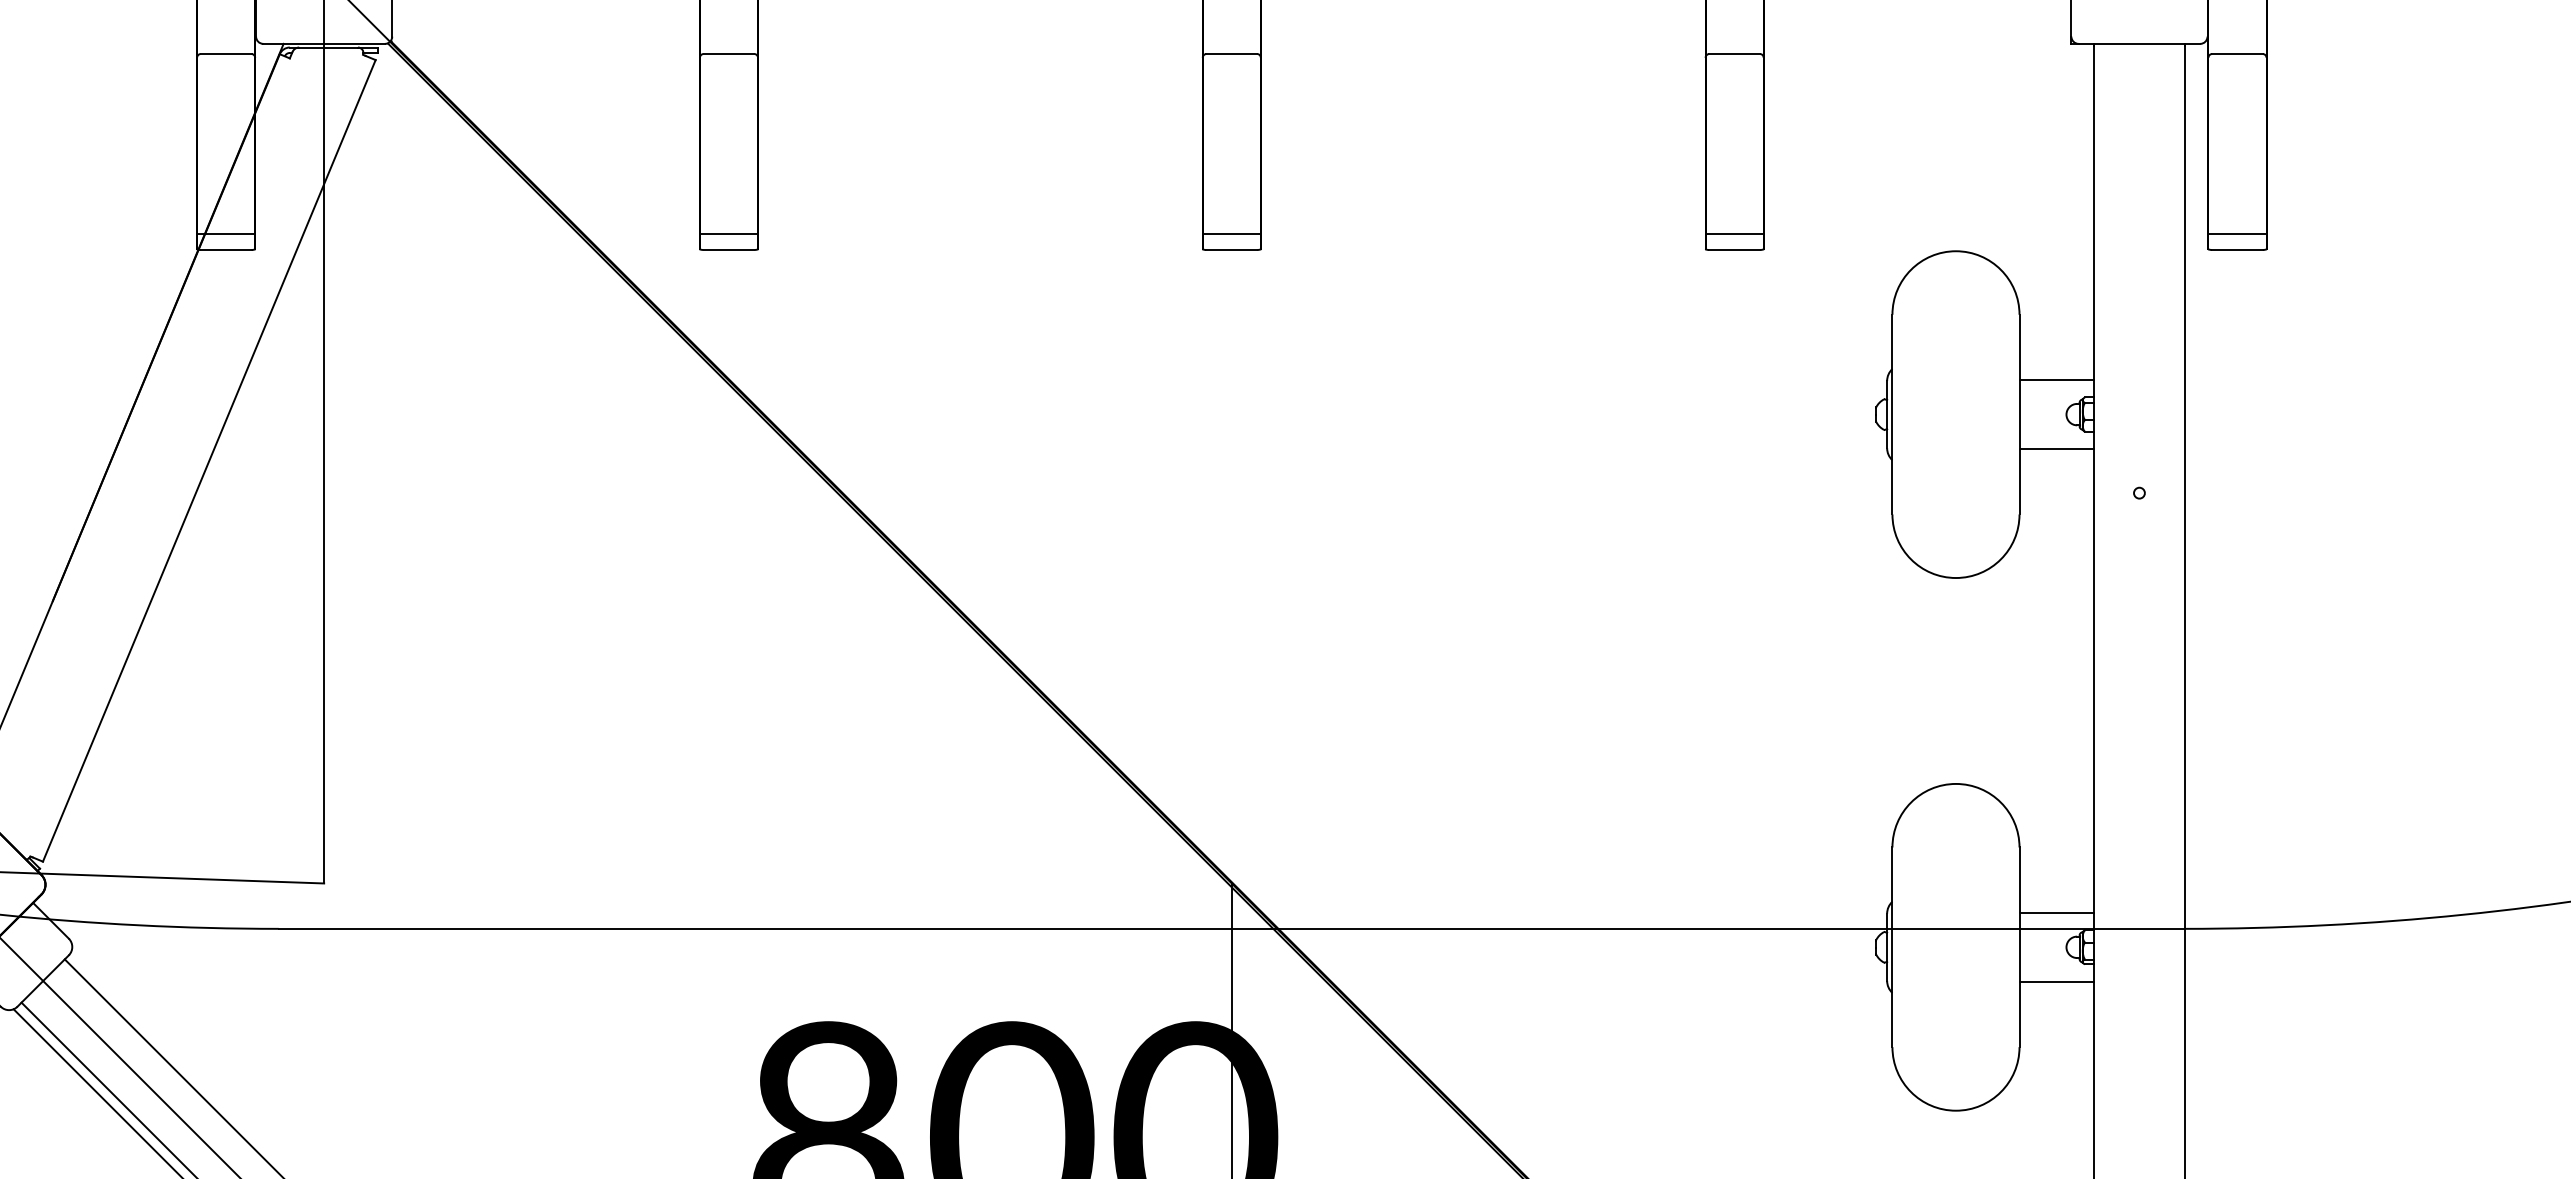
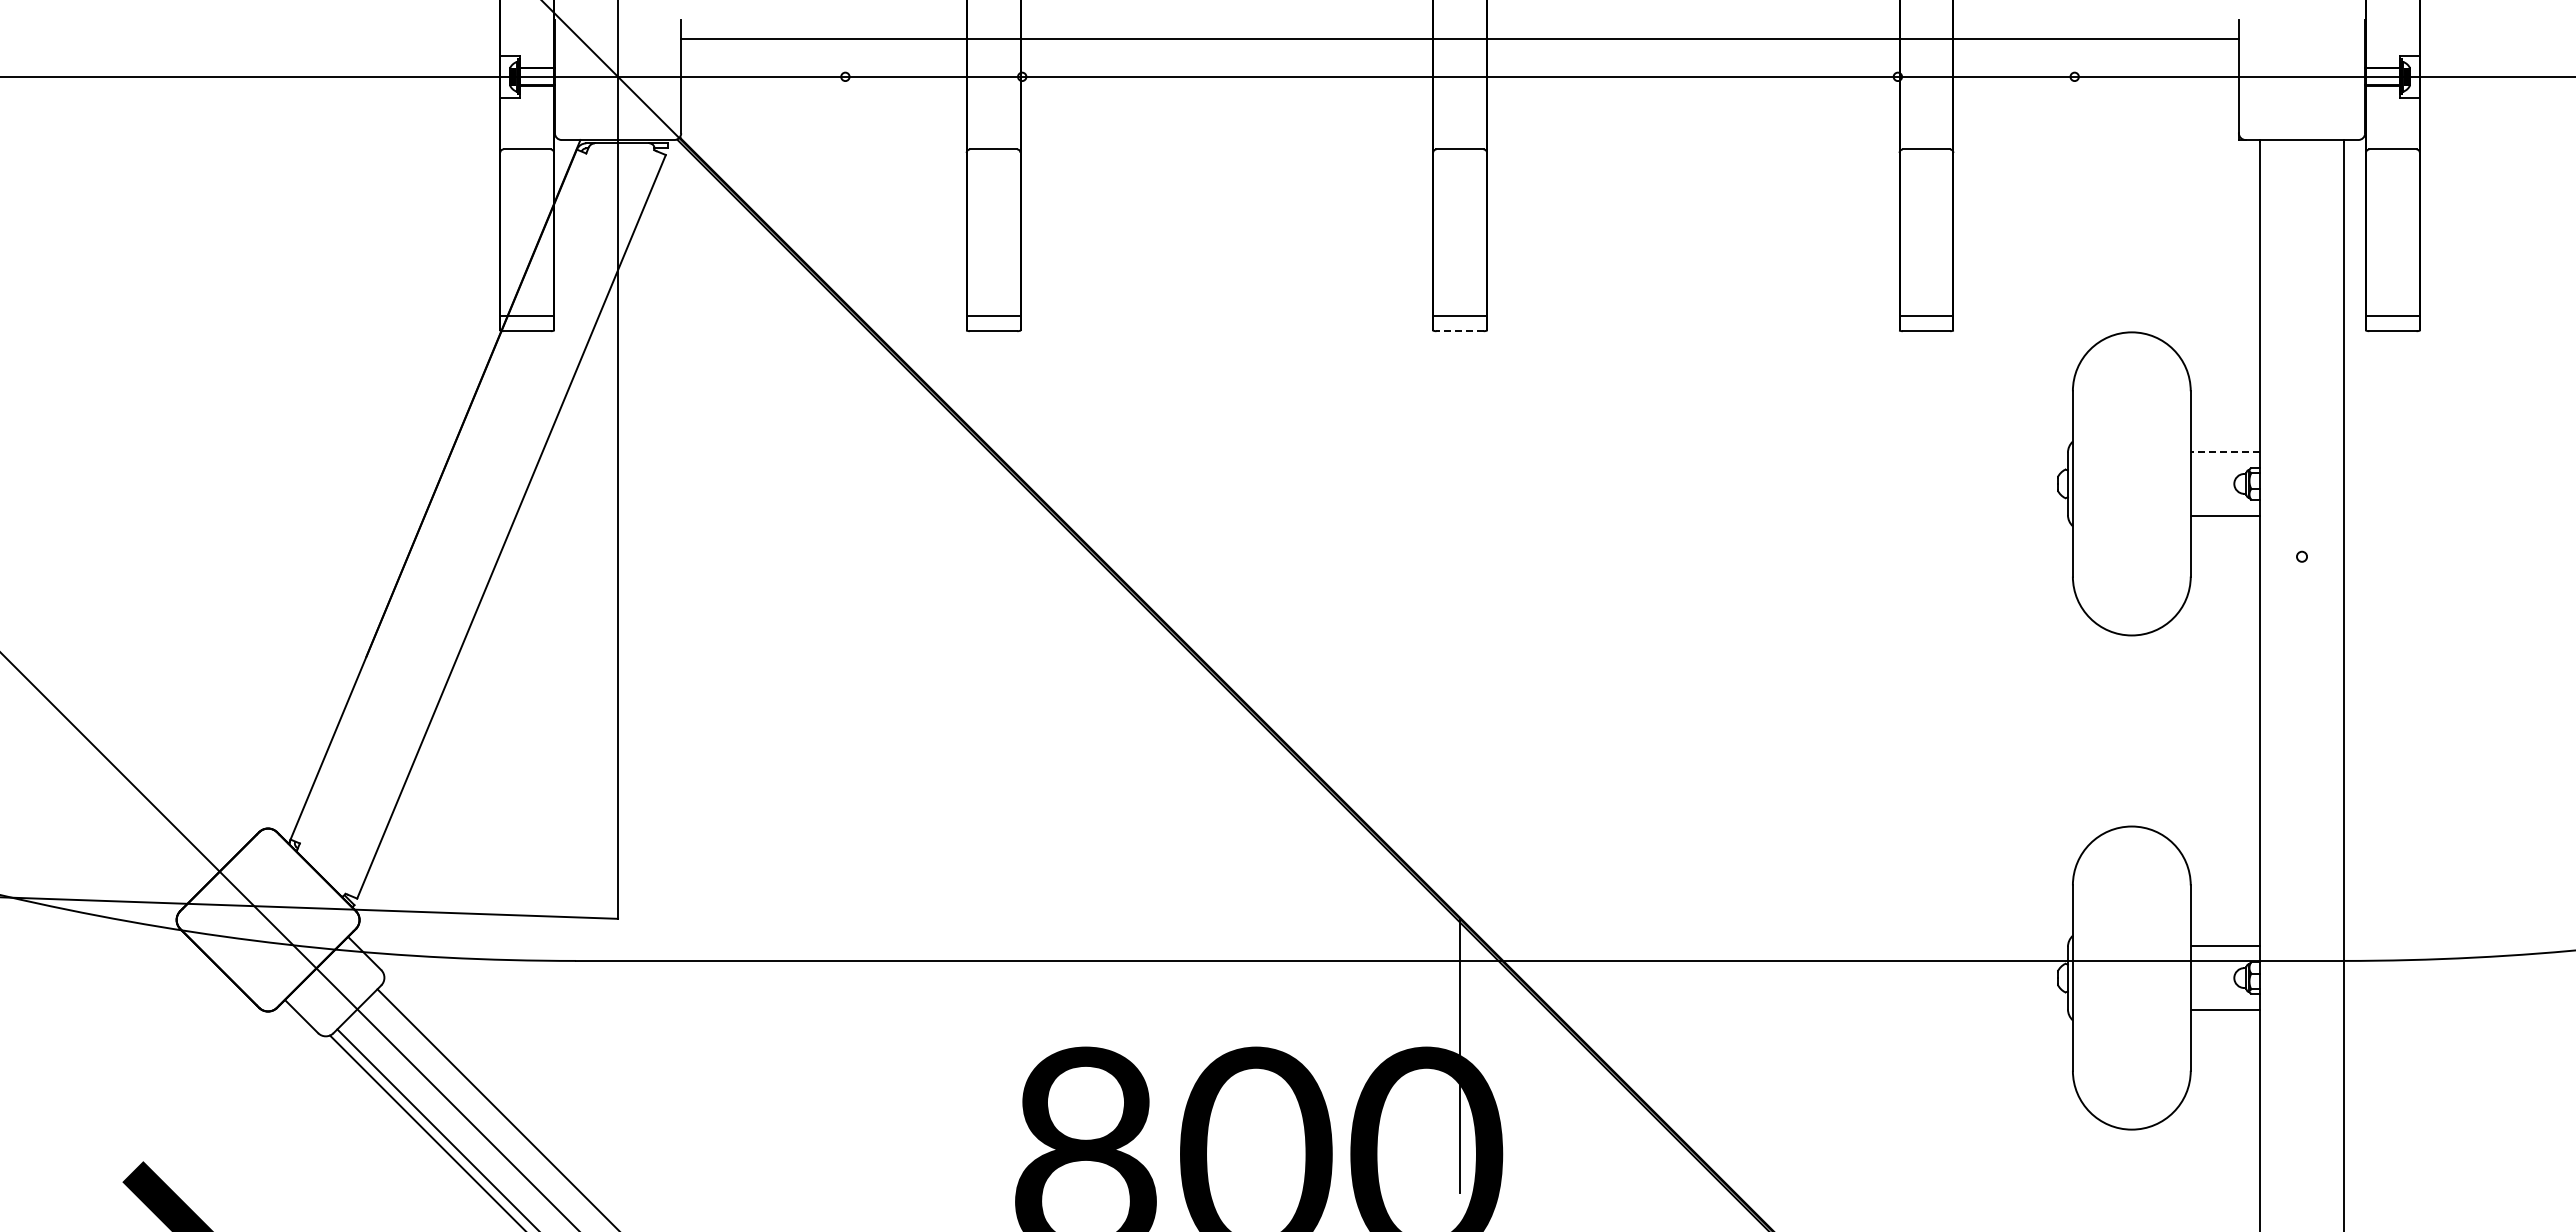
line: (1232, 250) -> (1460, 331), solid -> dashed
line: (2056, 379) -> (2225, 451), solid -> dashed

